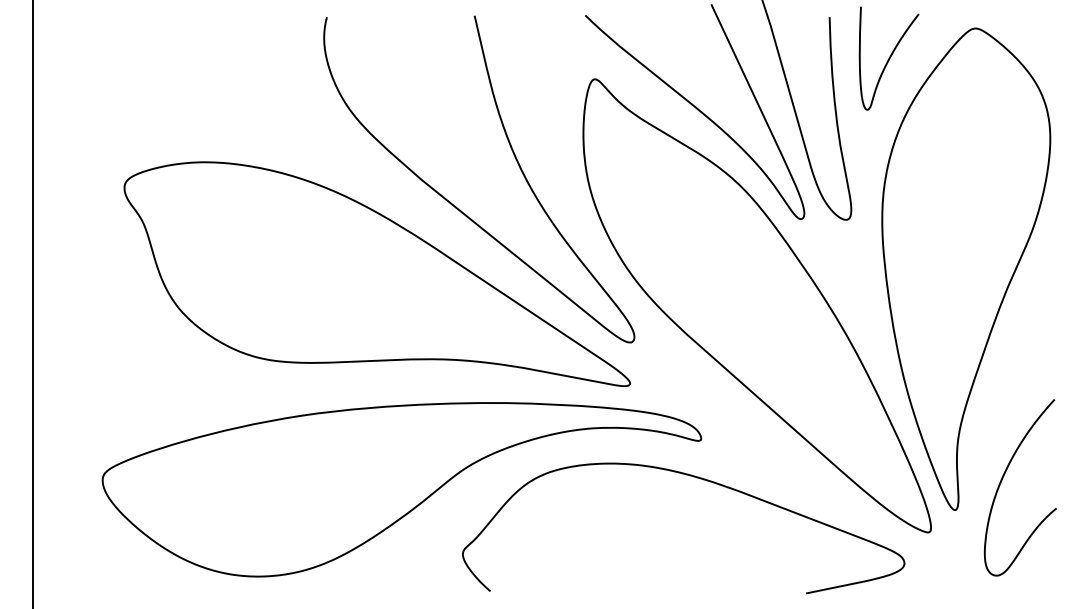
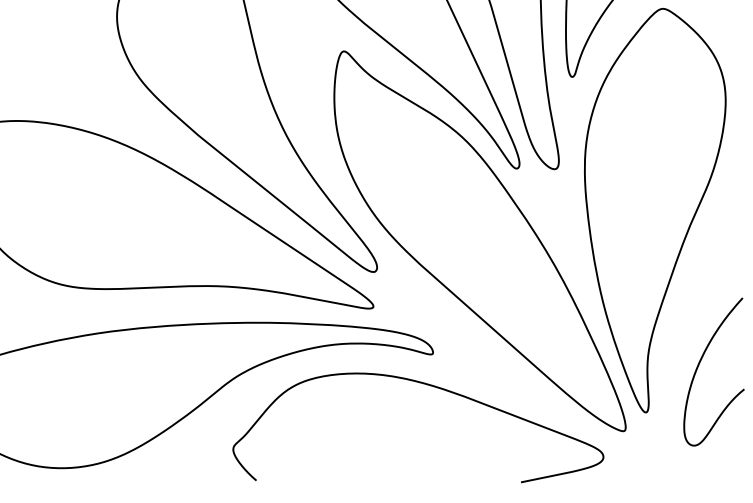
curve: (1003, 478) -> (699, 364), moved

